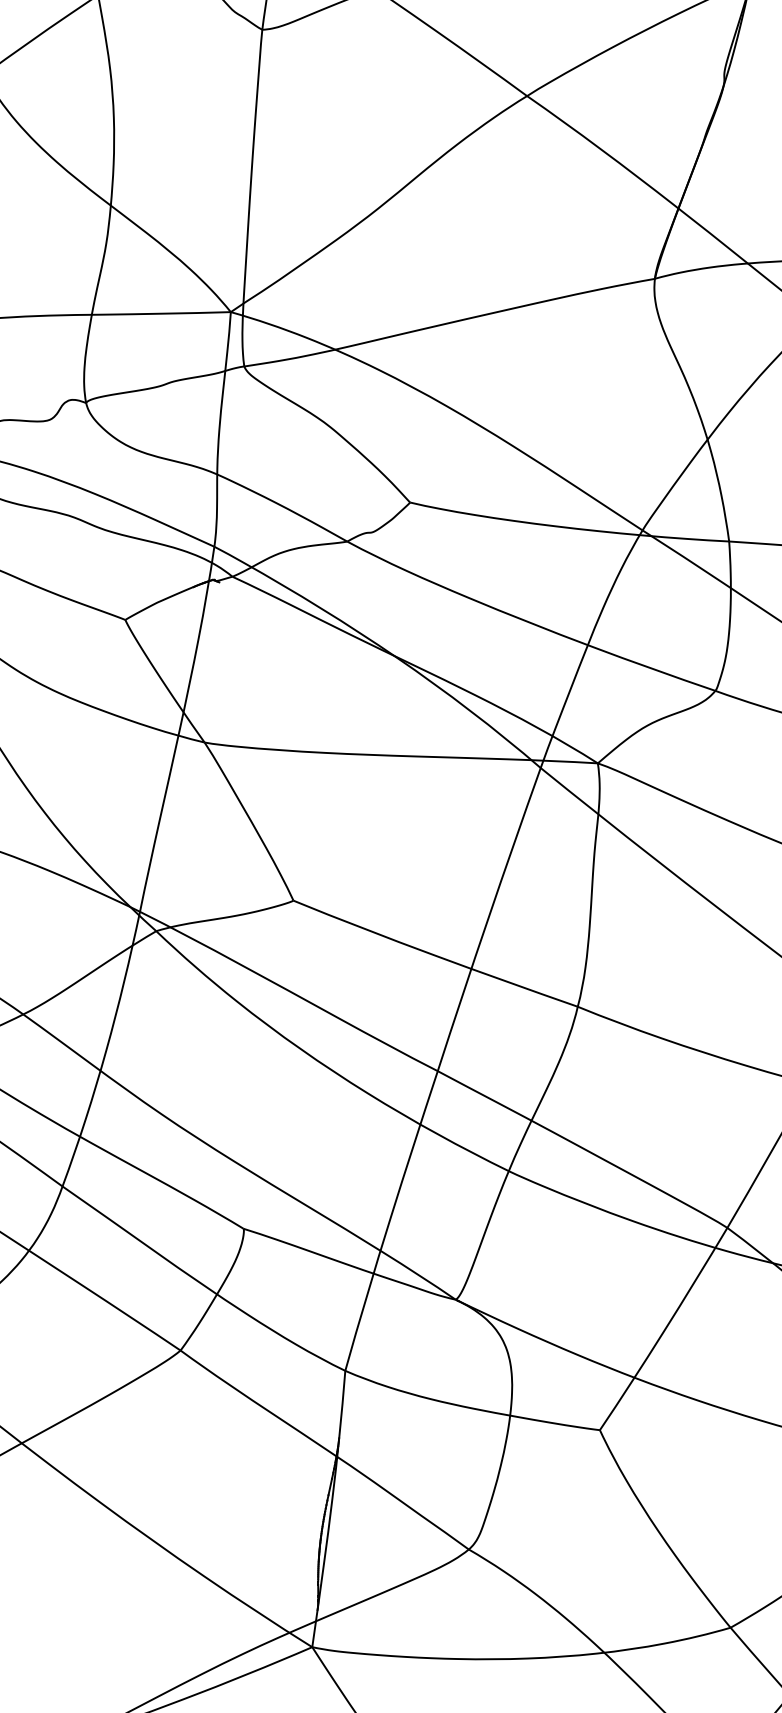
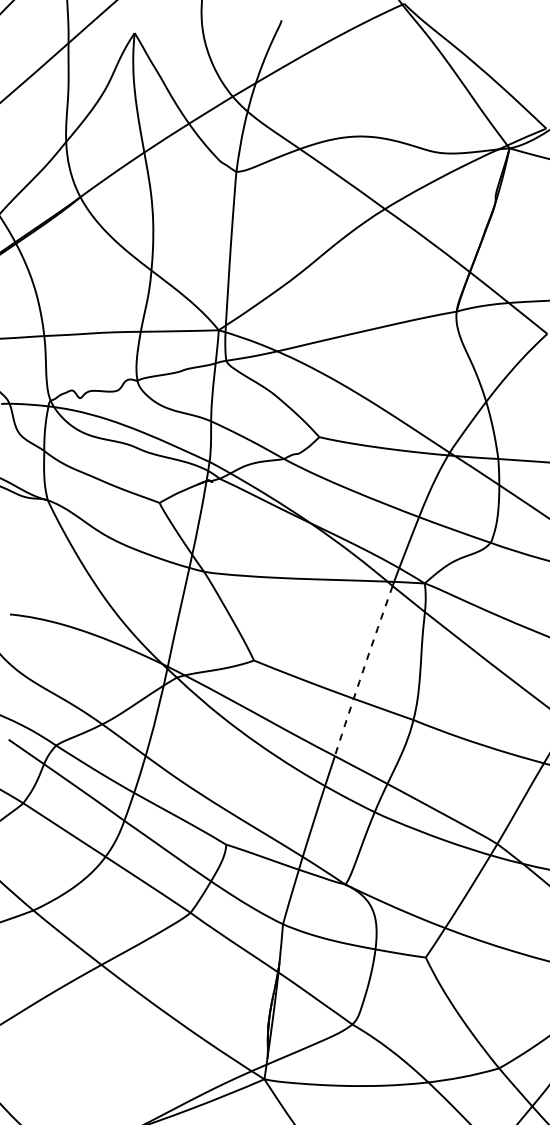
arc: (488, 918) -> (363, 670), solid -> dashed

